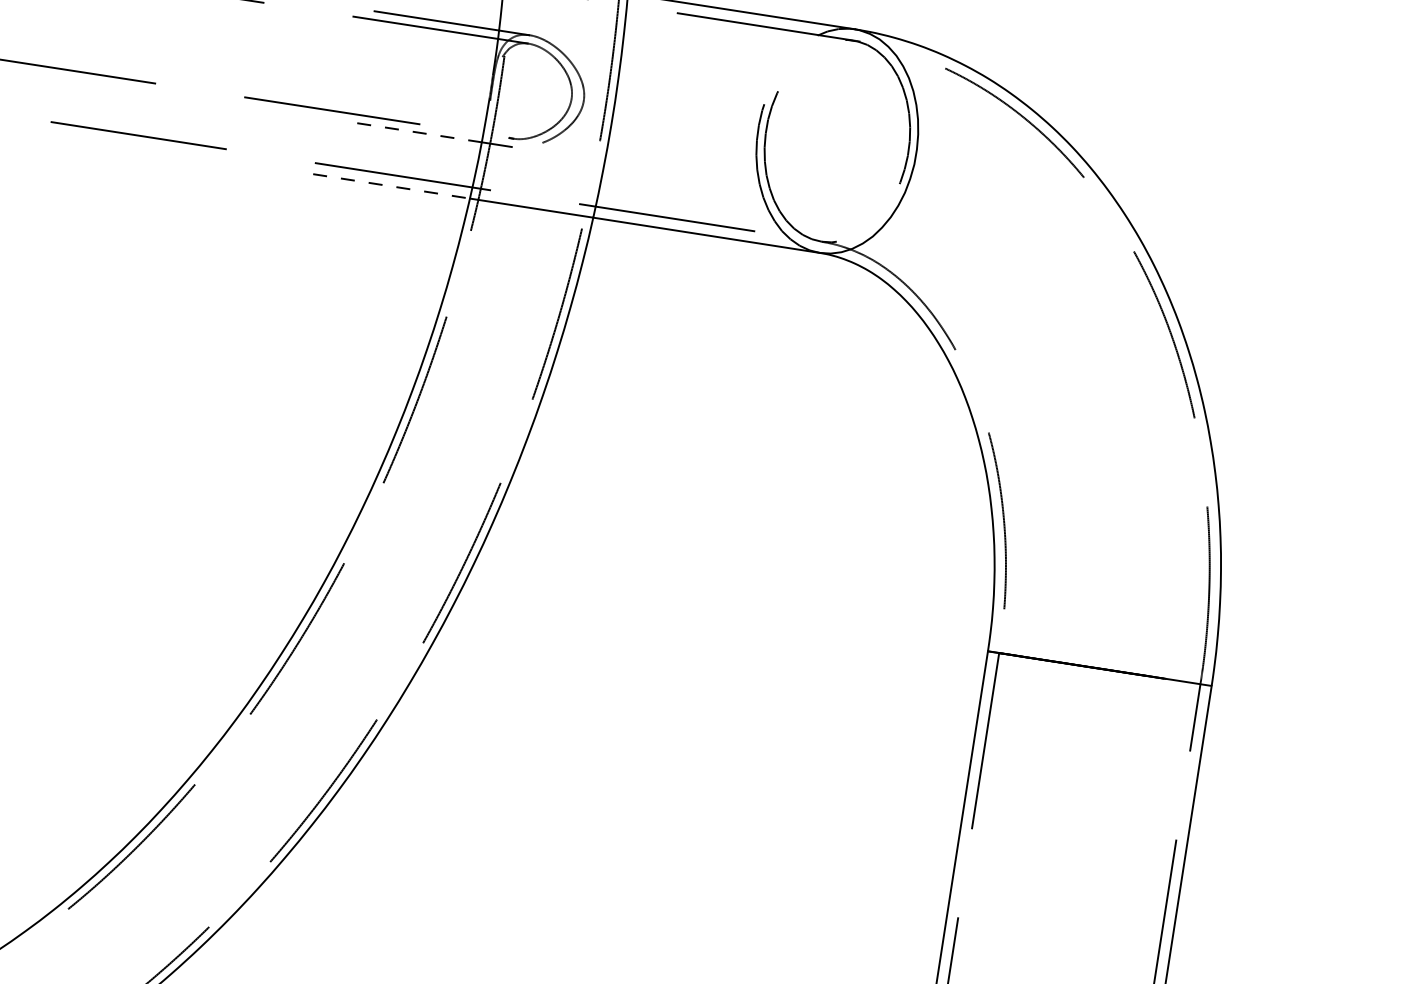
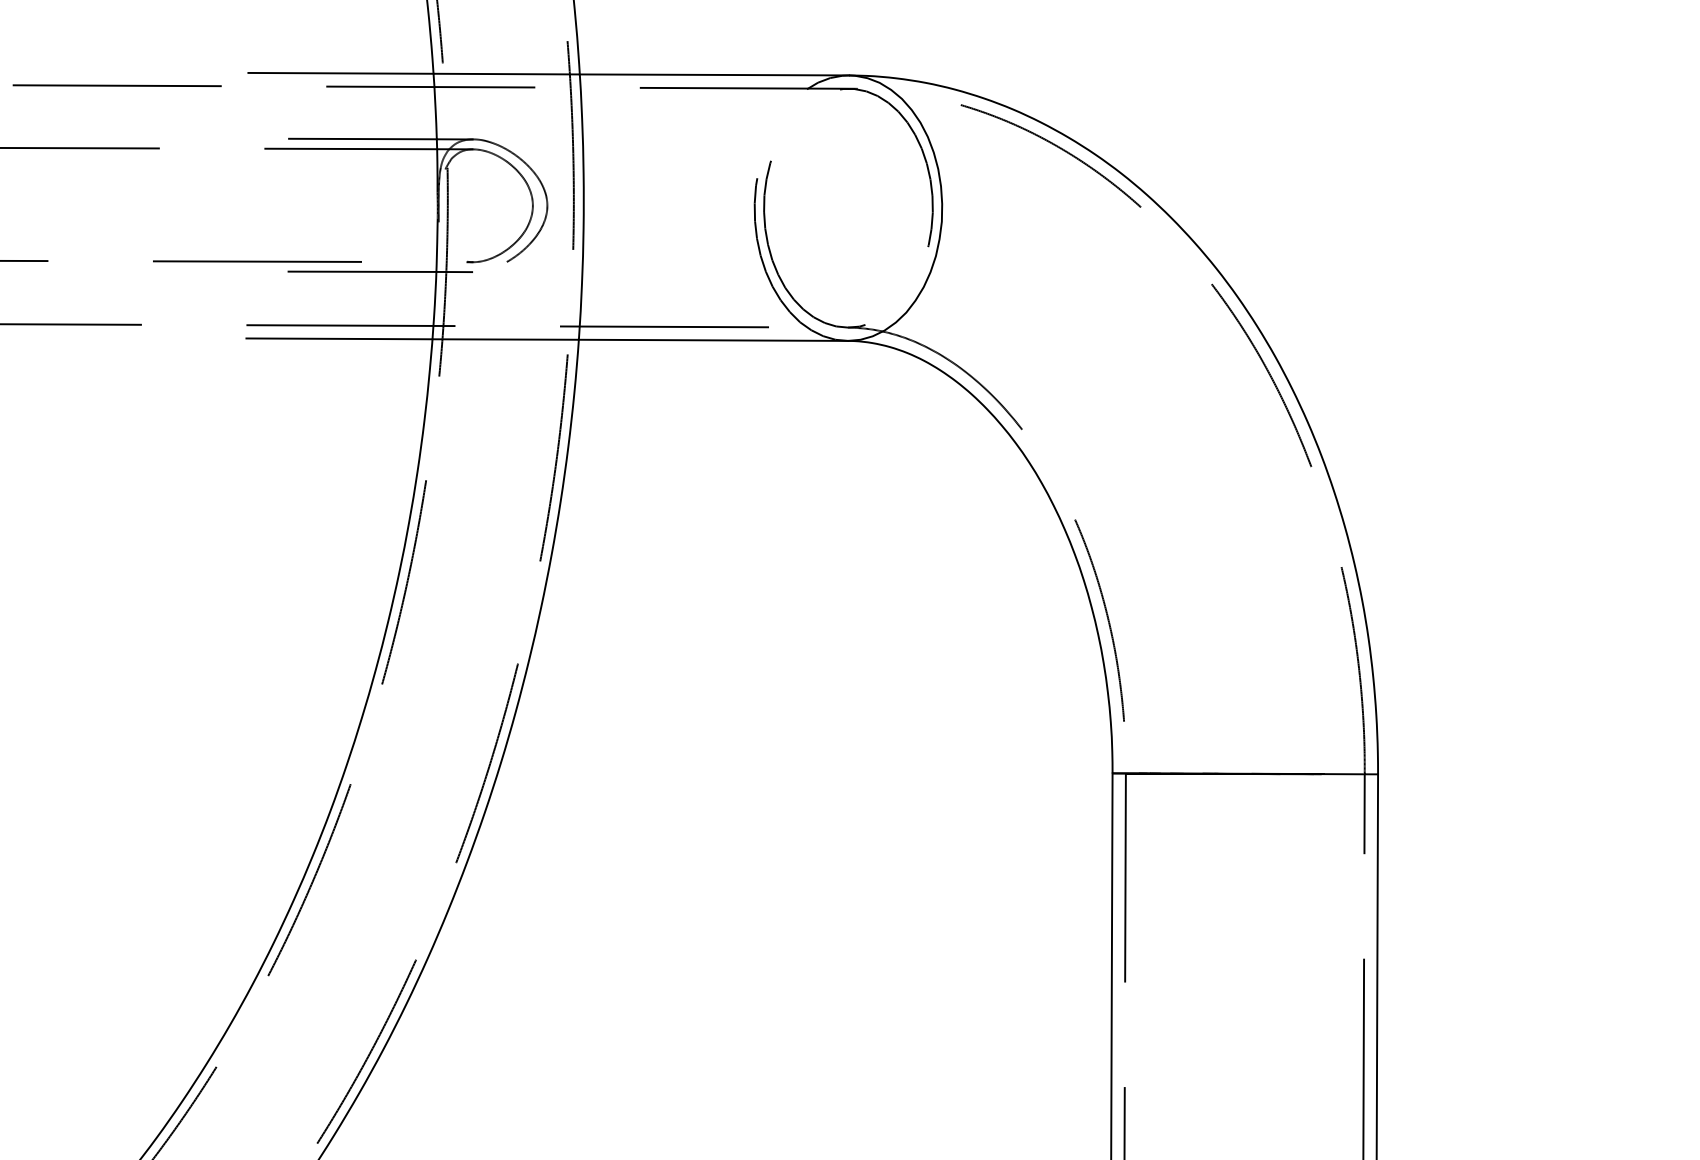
line: (419, 132) -> (362, 271), dashed -> solid
line: (391, 186) -> (339, 338), dashed -> solid

